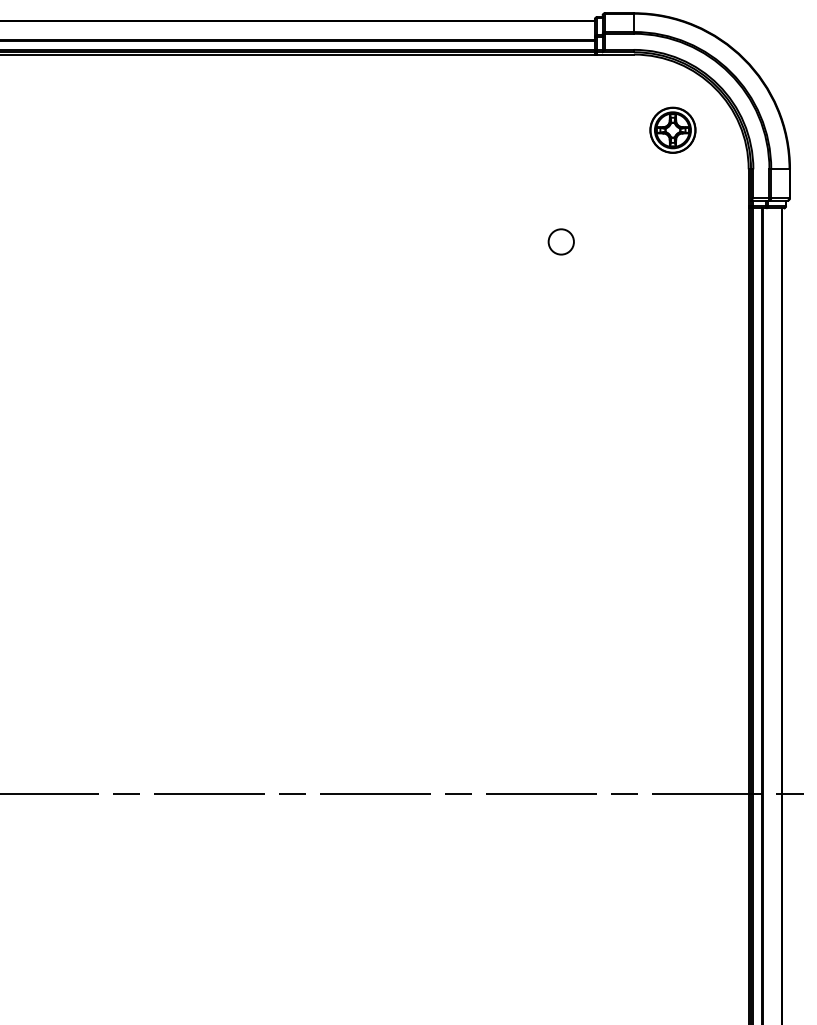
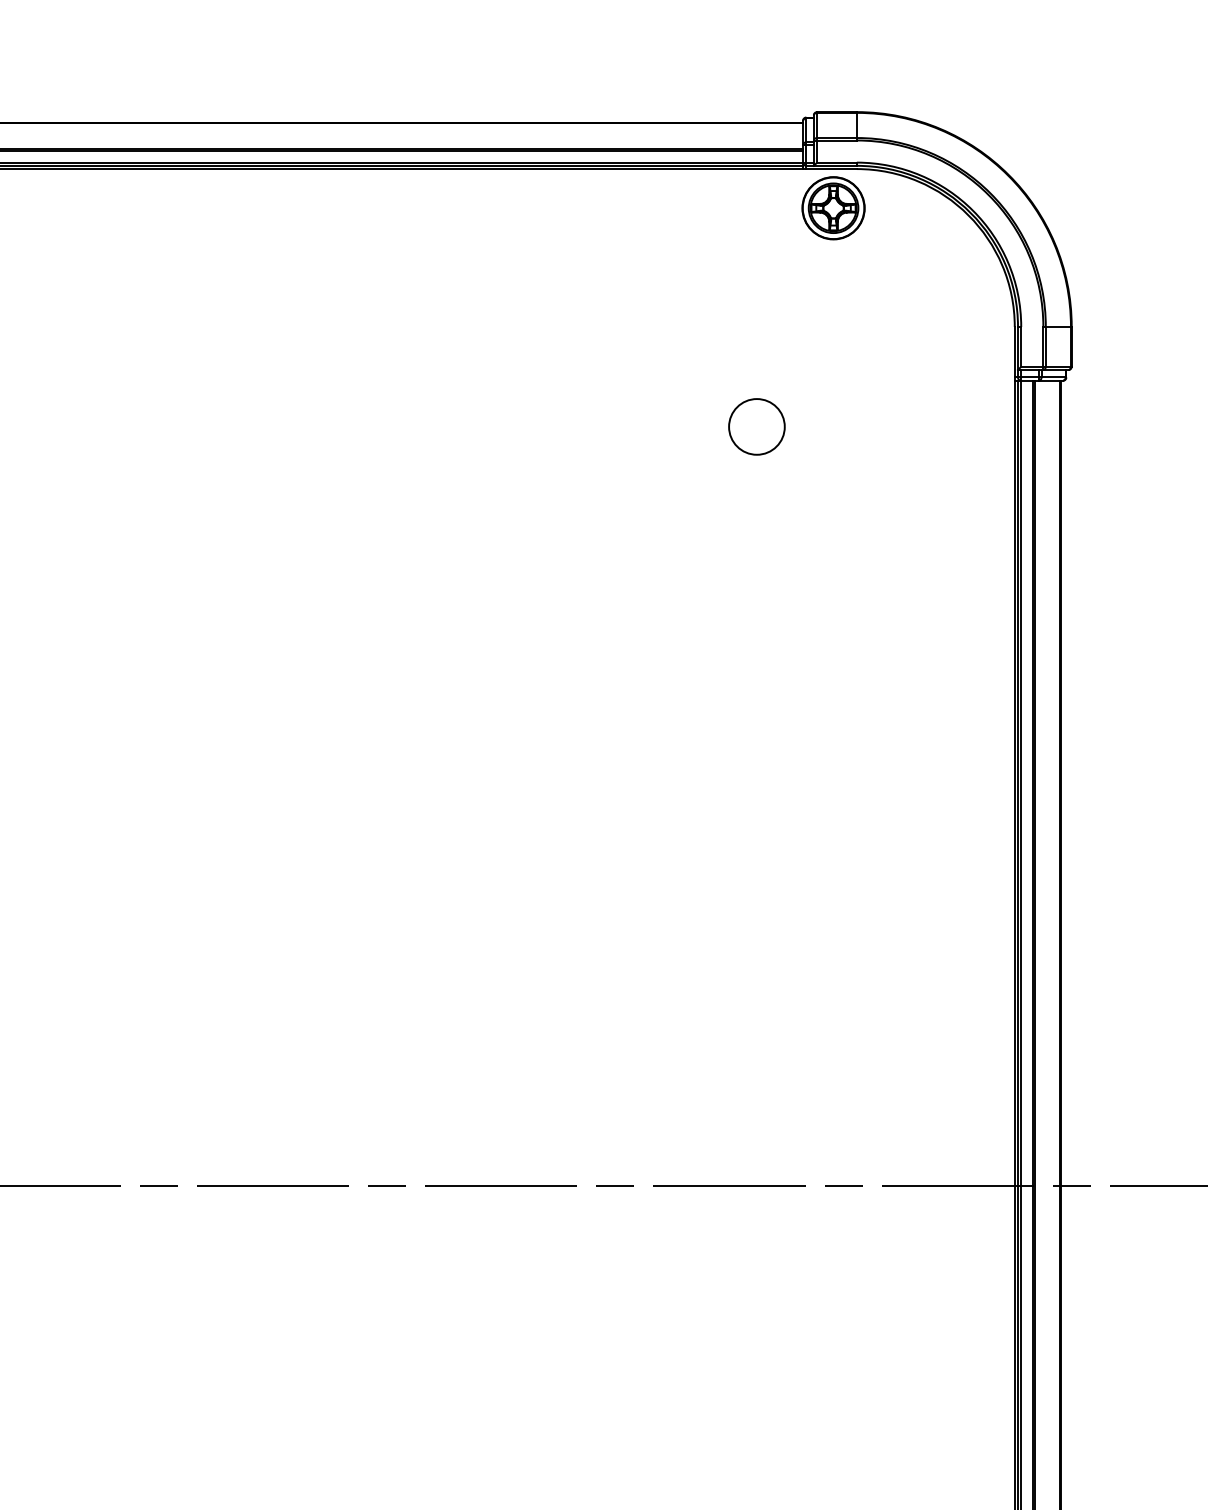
part: (672, 130) -> (833, 208), moved
circle: (560, 241) -> (756, 426), size x1.6

